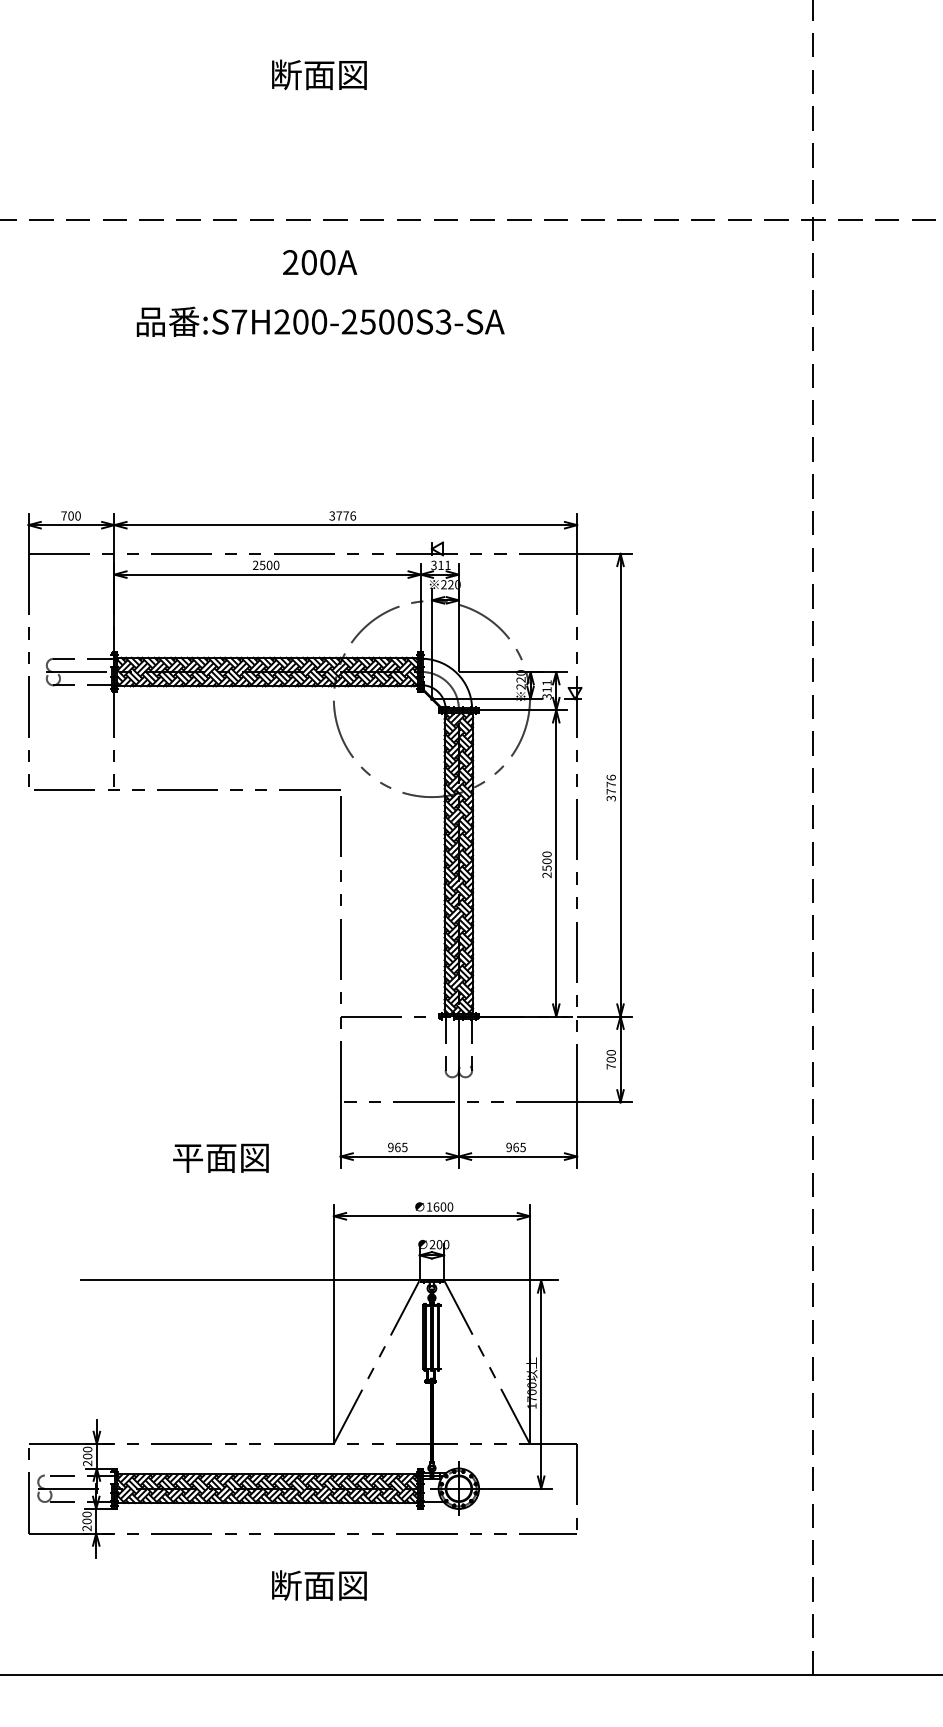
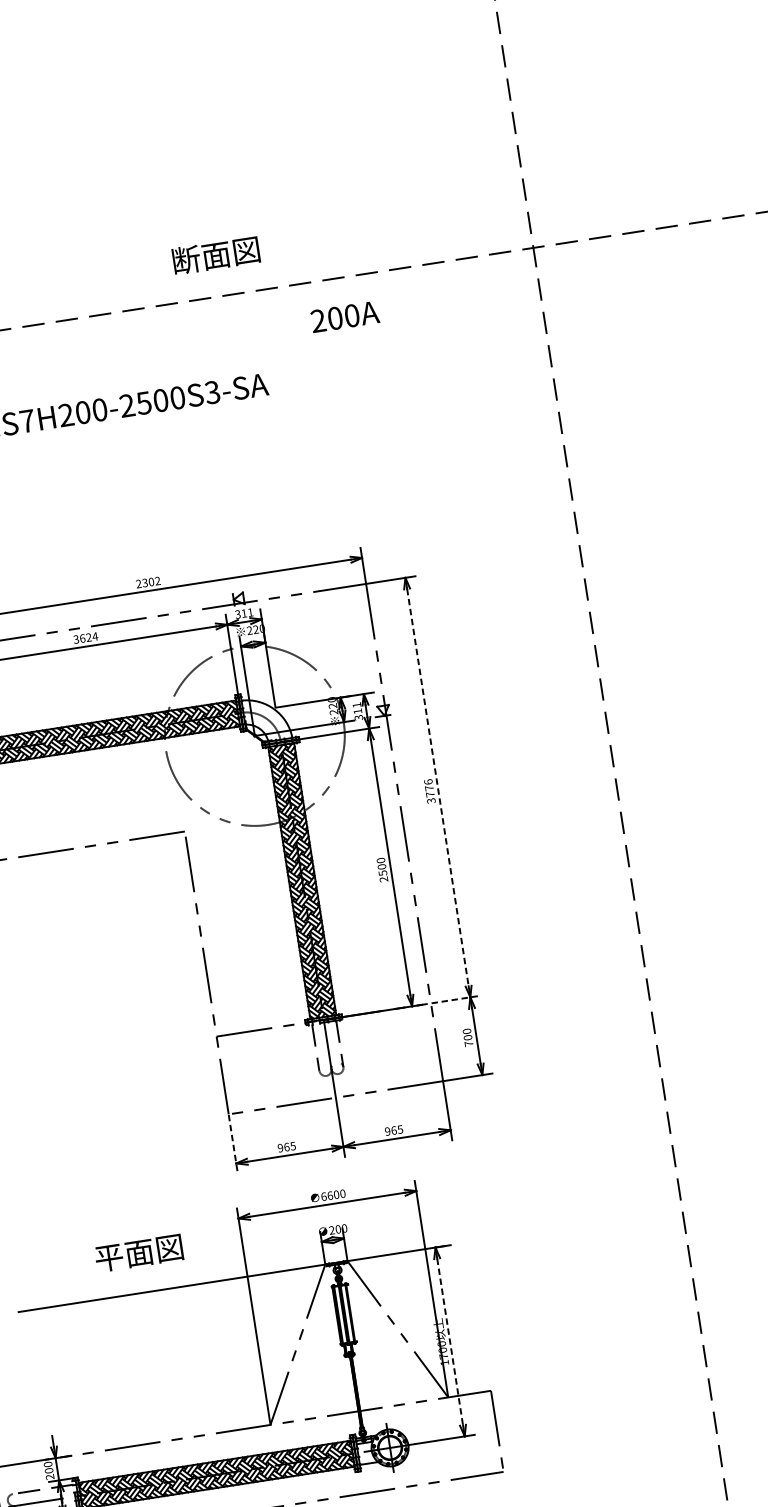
text: (319, 74) -> (216, 255), moved
text: (320, 262) -> (345, 316), moved
text: (342, 515) -> (148, 582), 3776 -> 2302
text: (265, 565) -> (85, 638), 2500 -> 3624
line: (620, 785) -> (437, 787), solid -> dashed
line: (604, 1016) -> (455, 999), solid -> dashed
line: (340, 1135) -> (233, 1144), solid -> dashed
text: (220, 1157) -> (138, 1252), moved
text: (429, 1206) -> (323, 1196), 1600 -> 6600
line: (541, 1384) -> (450, 1341), solid -> dashed

